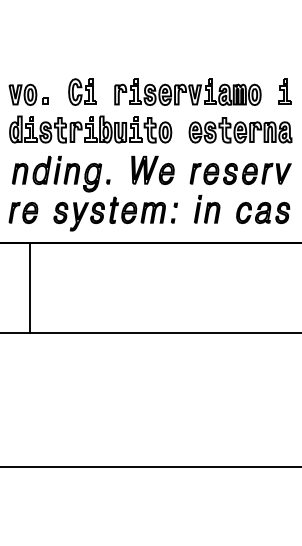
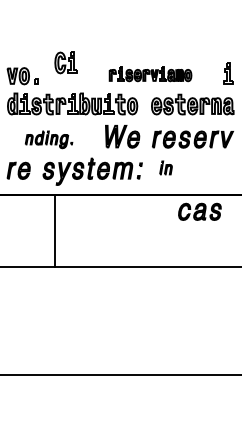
part: (81, 91) -> (65, 62), moved
part: (187, 91) -> (150, 73), size x0.7
part: (60, 173) -> (48, 139), size x0.6
part: (206, 208) -> (165, 167), size x0.6
part: (262, 212) -> (199, 211), moved
line: (29, 287) -> (54, 230), moved

